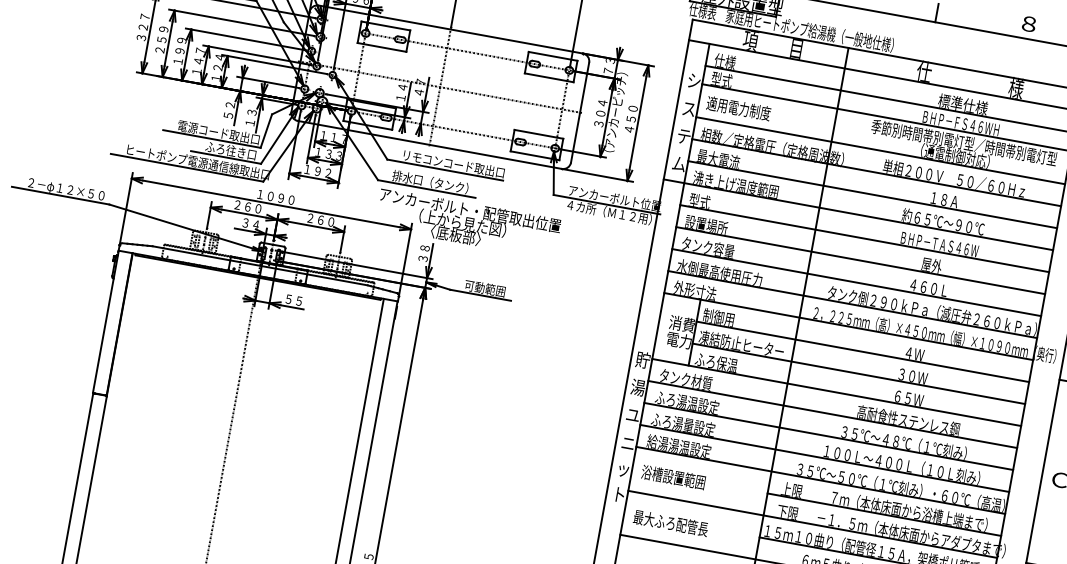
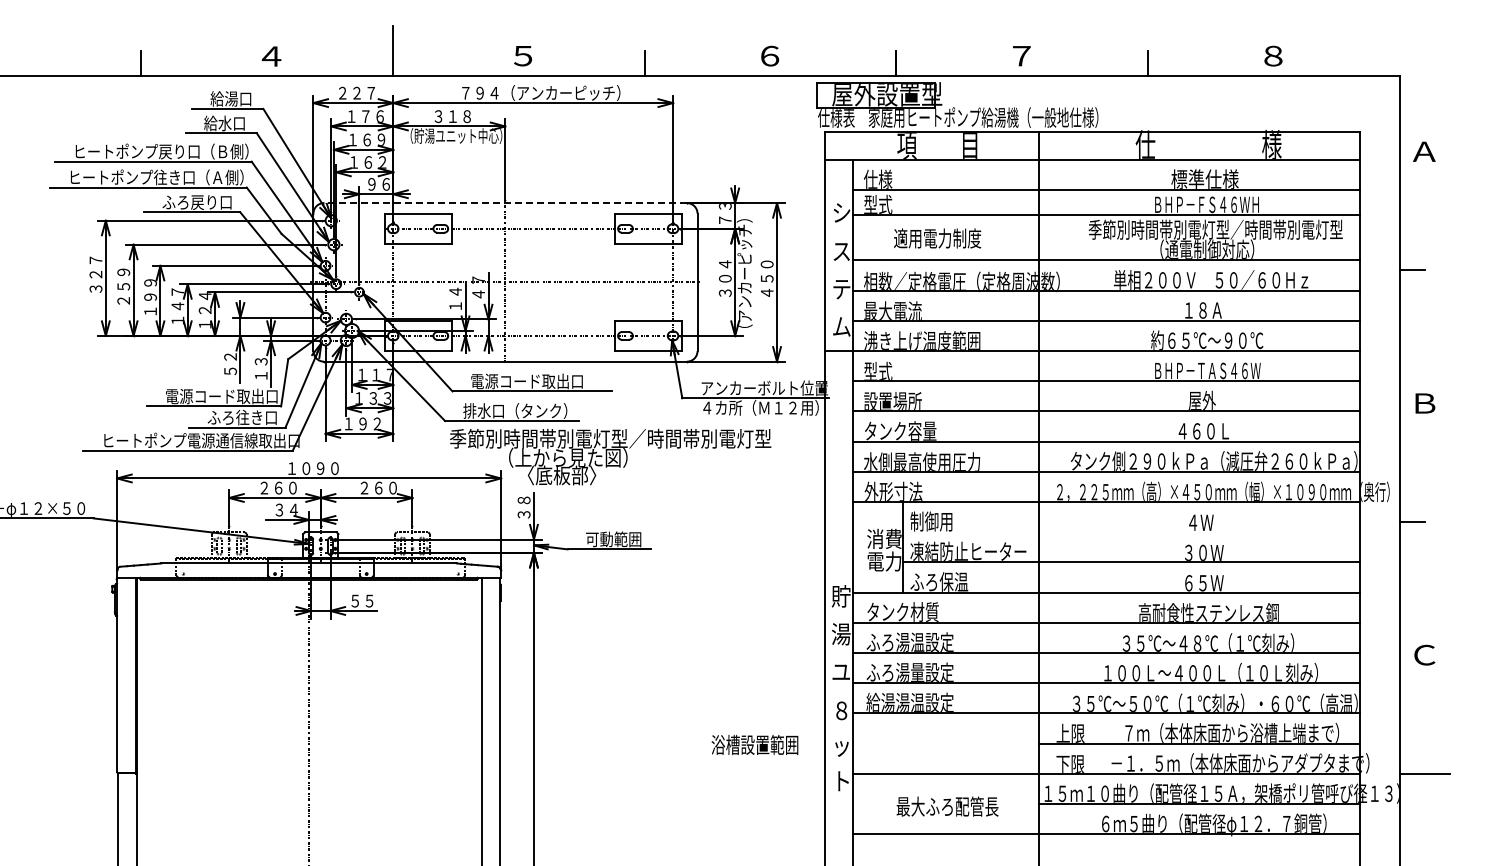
line: (450, 29) -> (505, 203), solid -> dashed
text: (738, 108) -> (937, 238), moved
text: (453, 164) -> (541, 381), リモコンコード取出口 -> 電源コード取出口
text: (496, 214) -> (610, 438), アンカーボルト・配管取出位置 -> 季節別時間帯別電灯型／時間帯別電灯型
line: (862, 352) -> (1131, 532), removed
text: (628, 443) -> (841, 710), ニ -> ８
text: (673, 476) -> (754, 744), moved
text: (670, 523) -> (947, 806), moved

